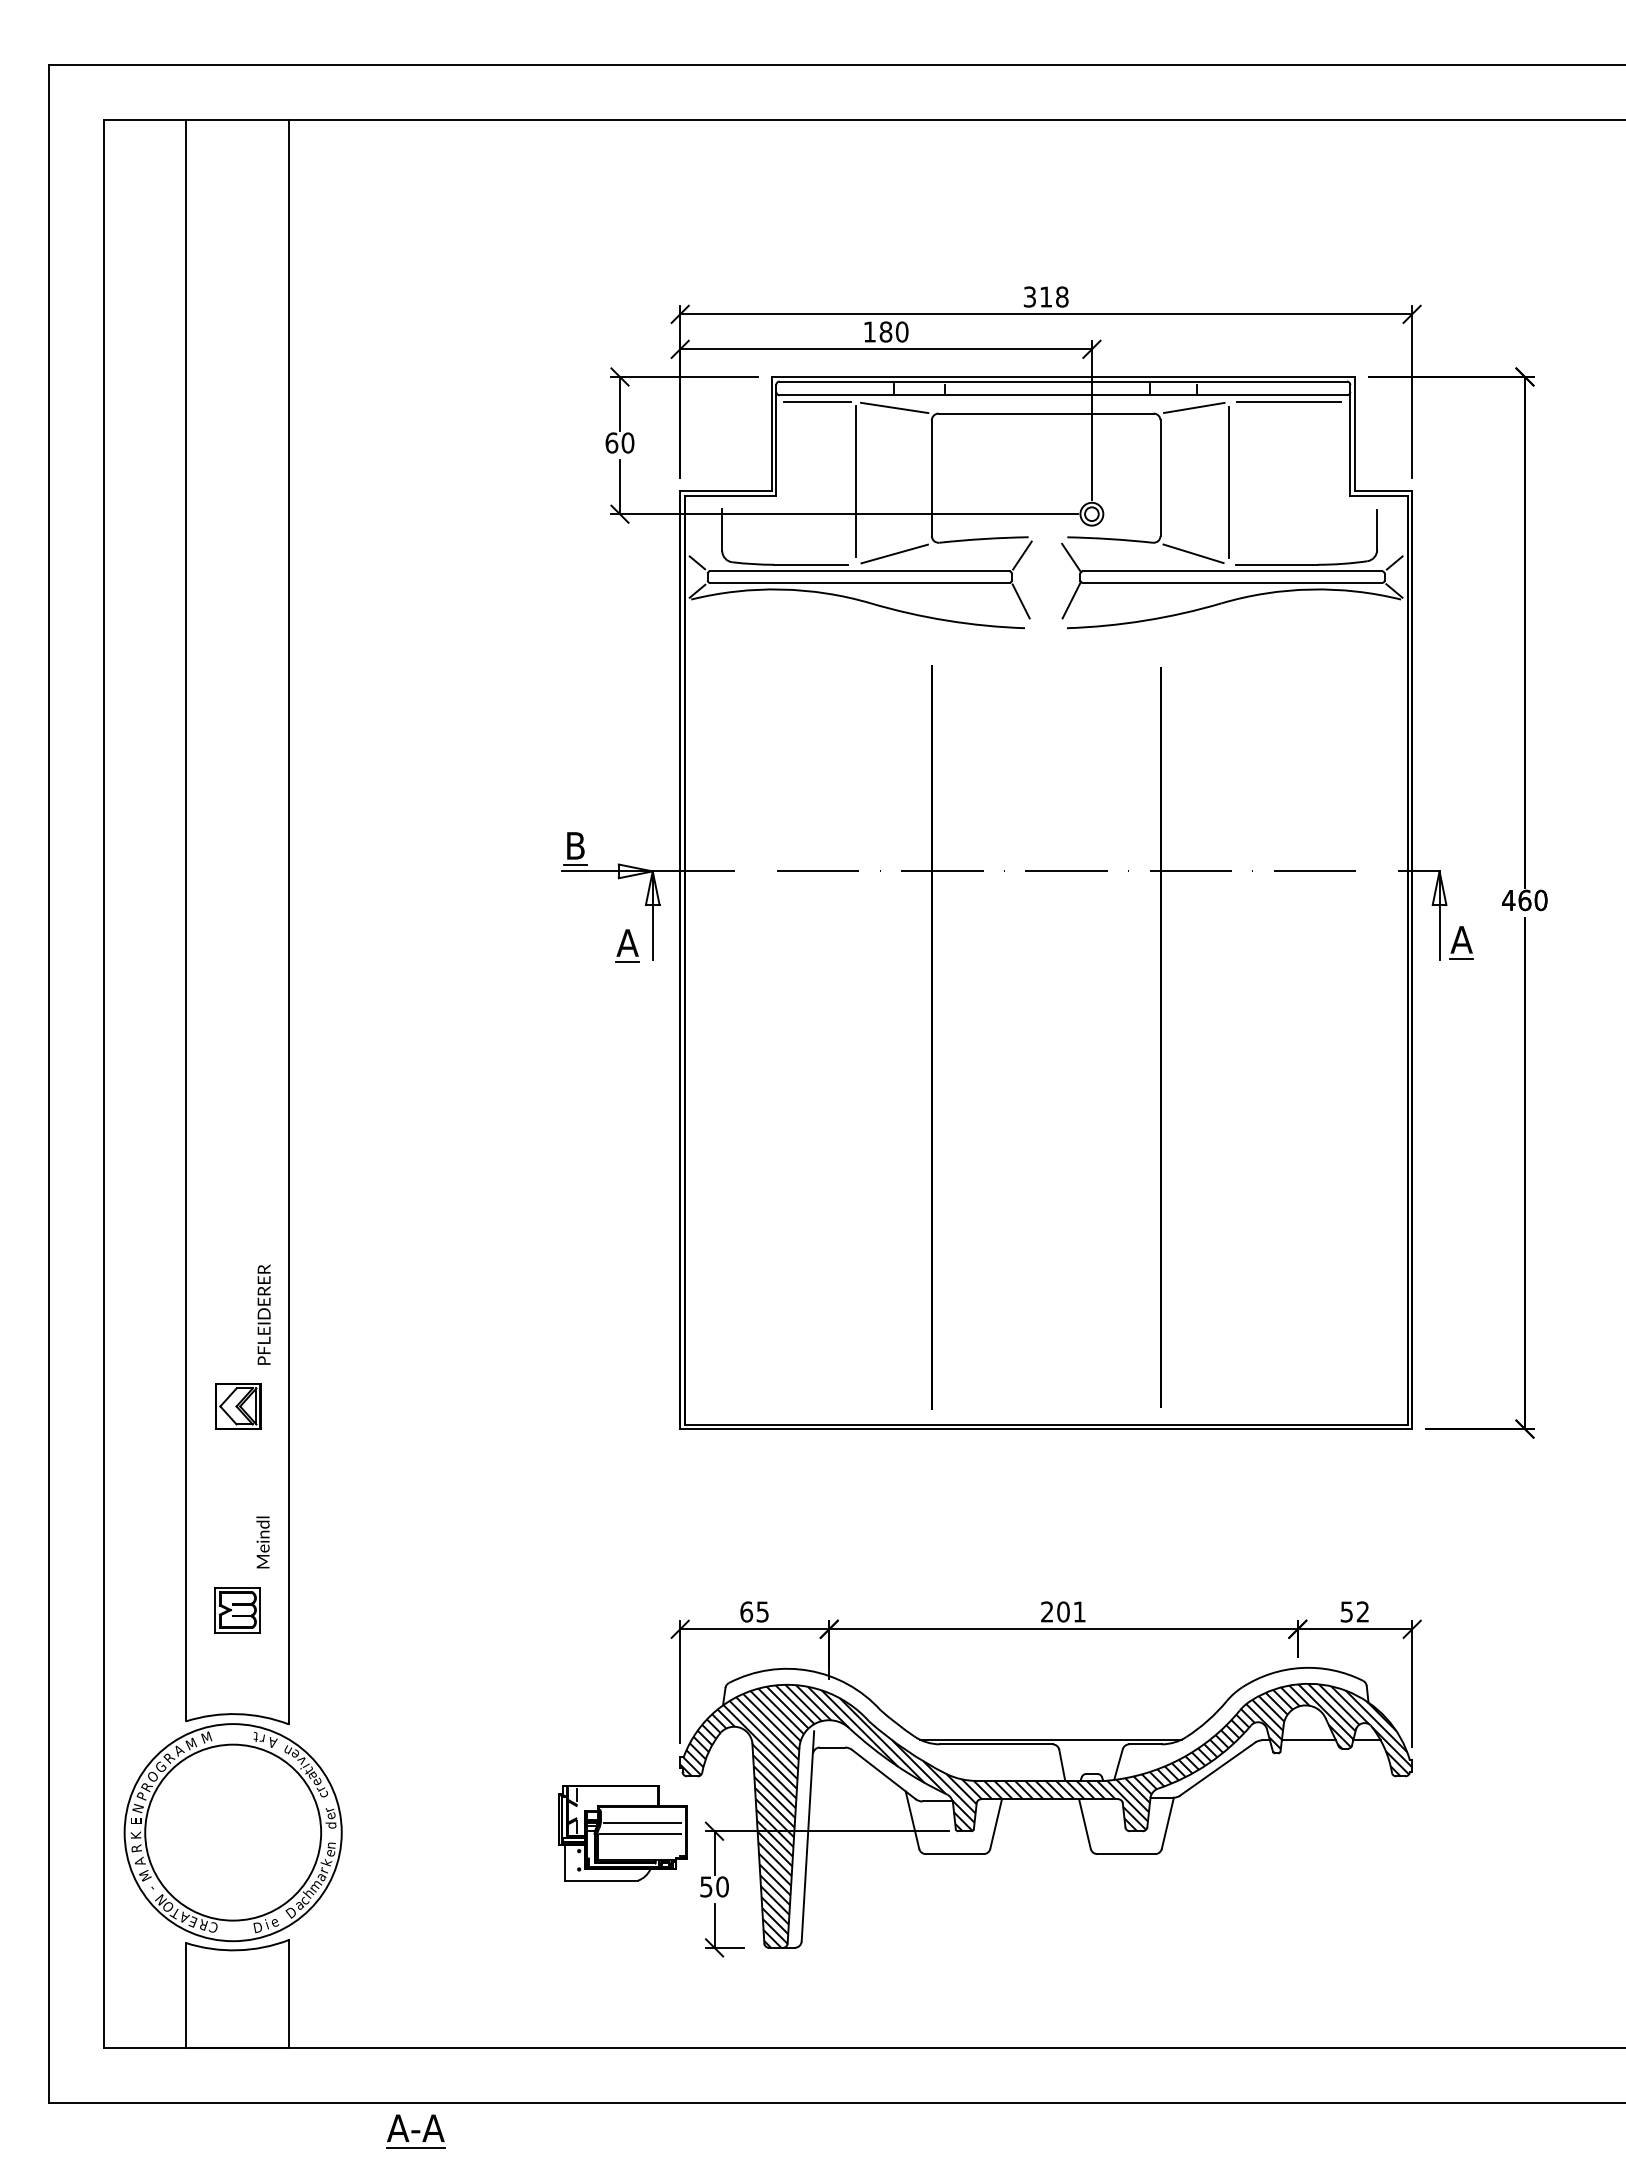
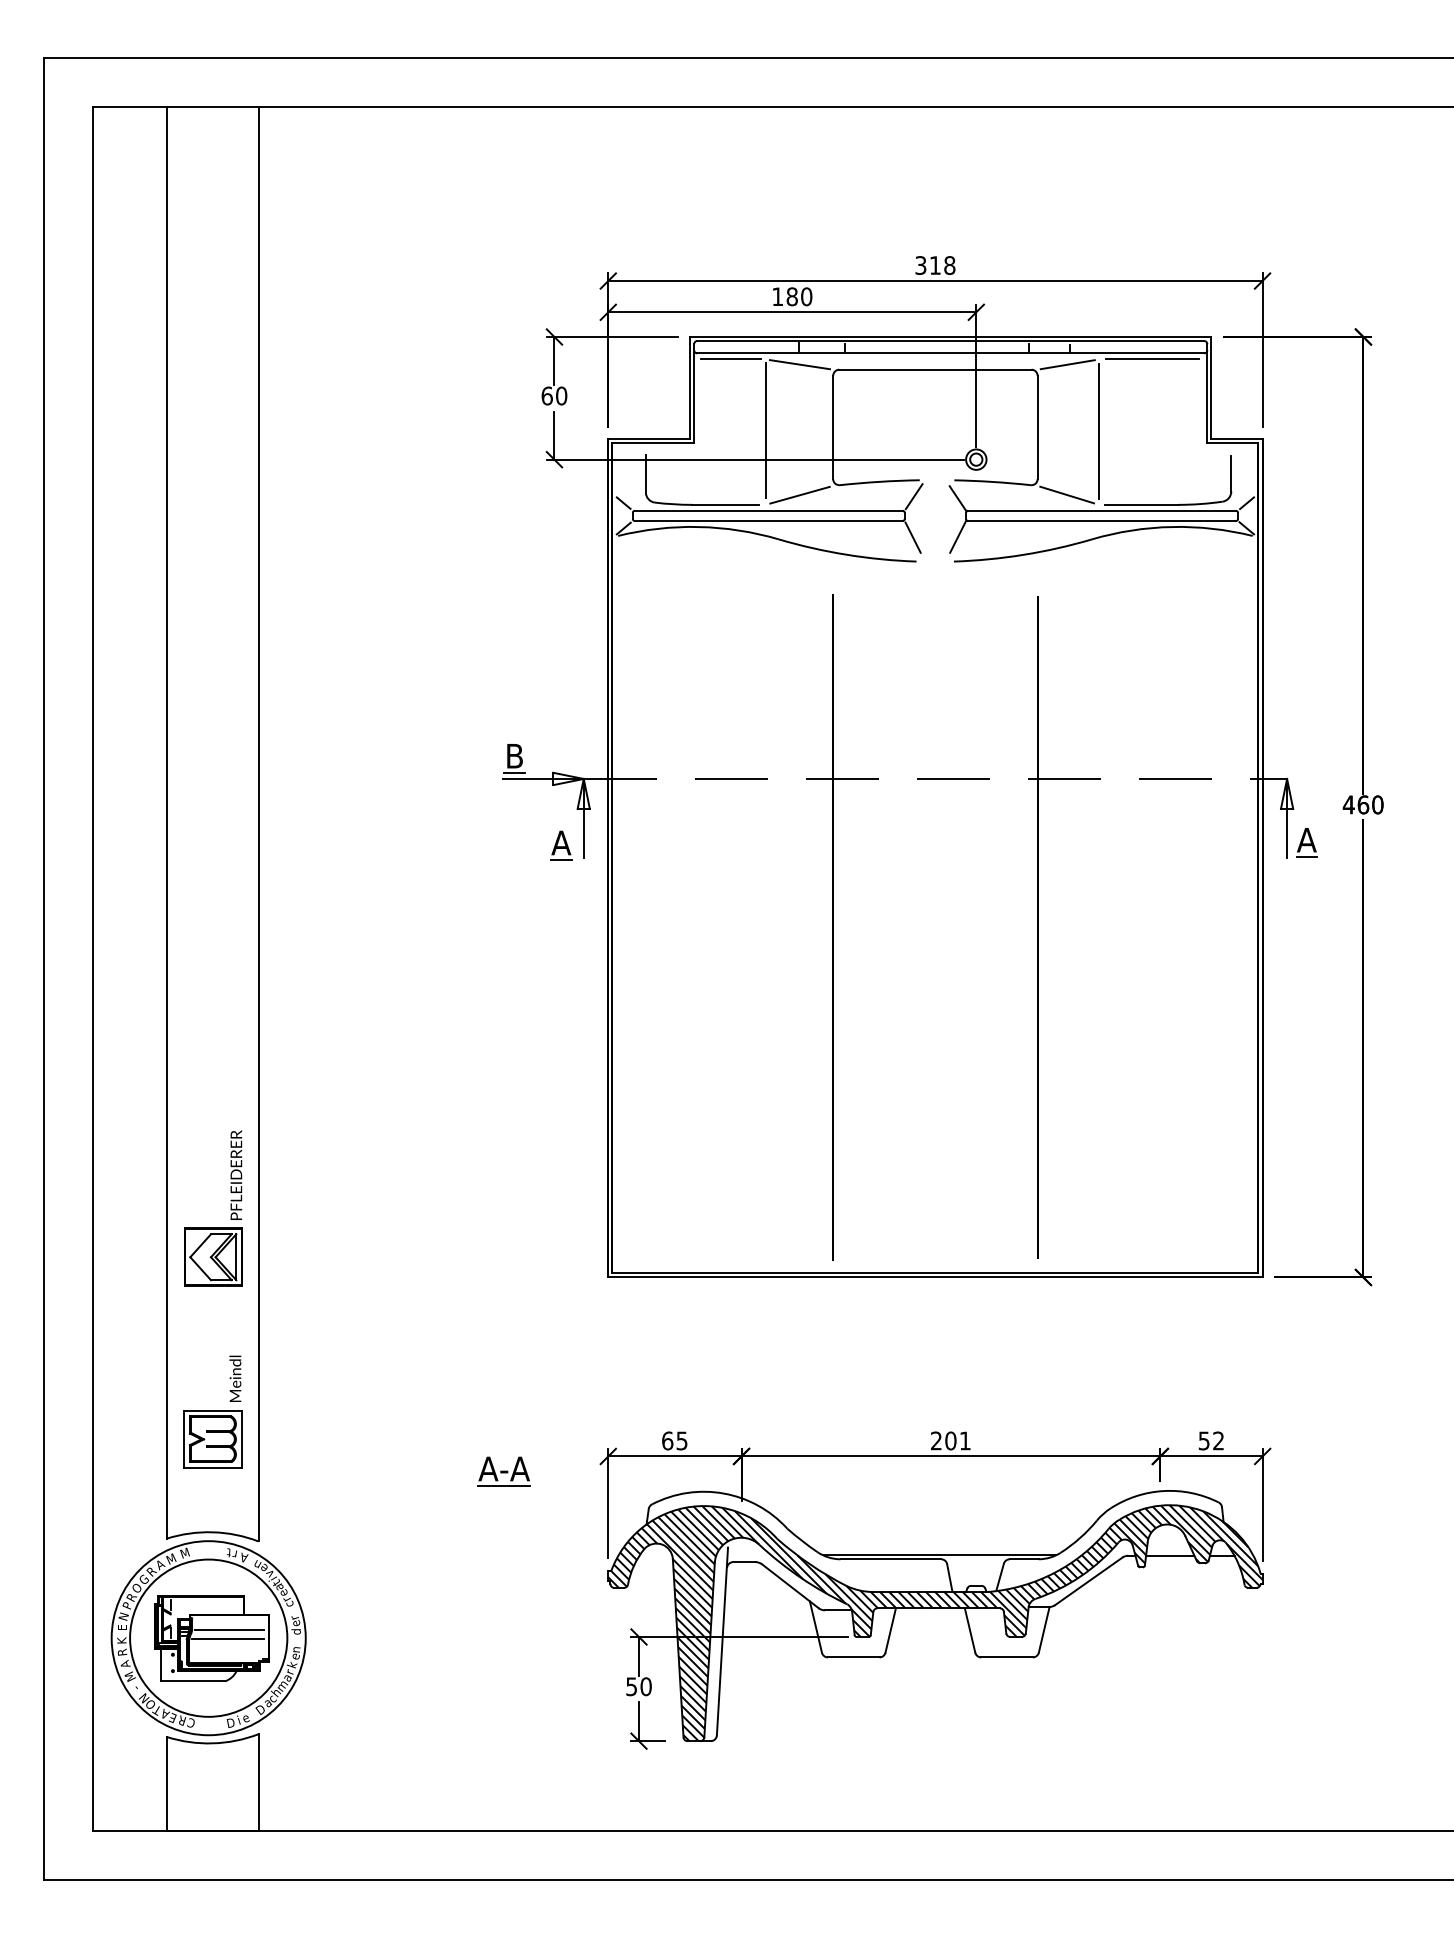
part: (238, 1406) -> (213, 1257), size x1.43
part: (237, 1609) -> (212, 1438), size x1.43
part: (622, 1833) -> (211, 1638), moved
part: (415, 2131) -> (503, 1471), moved

